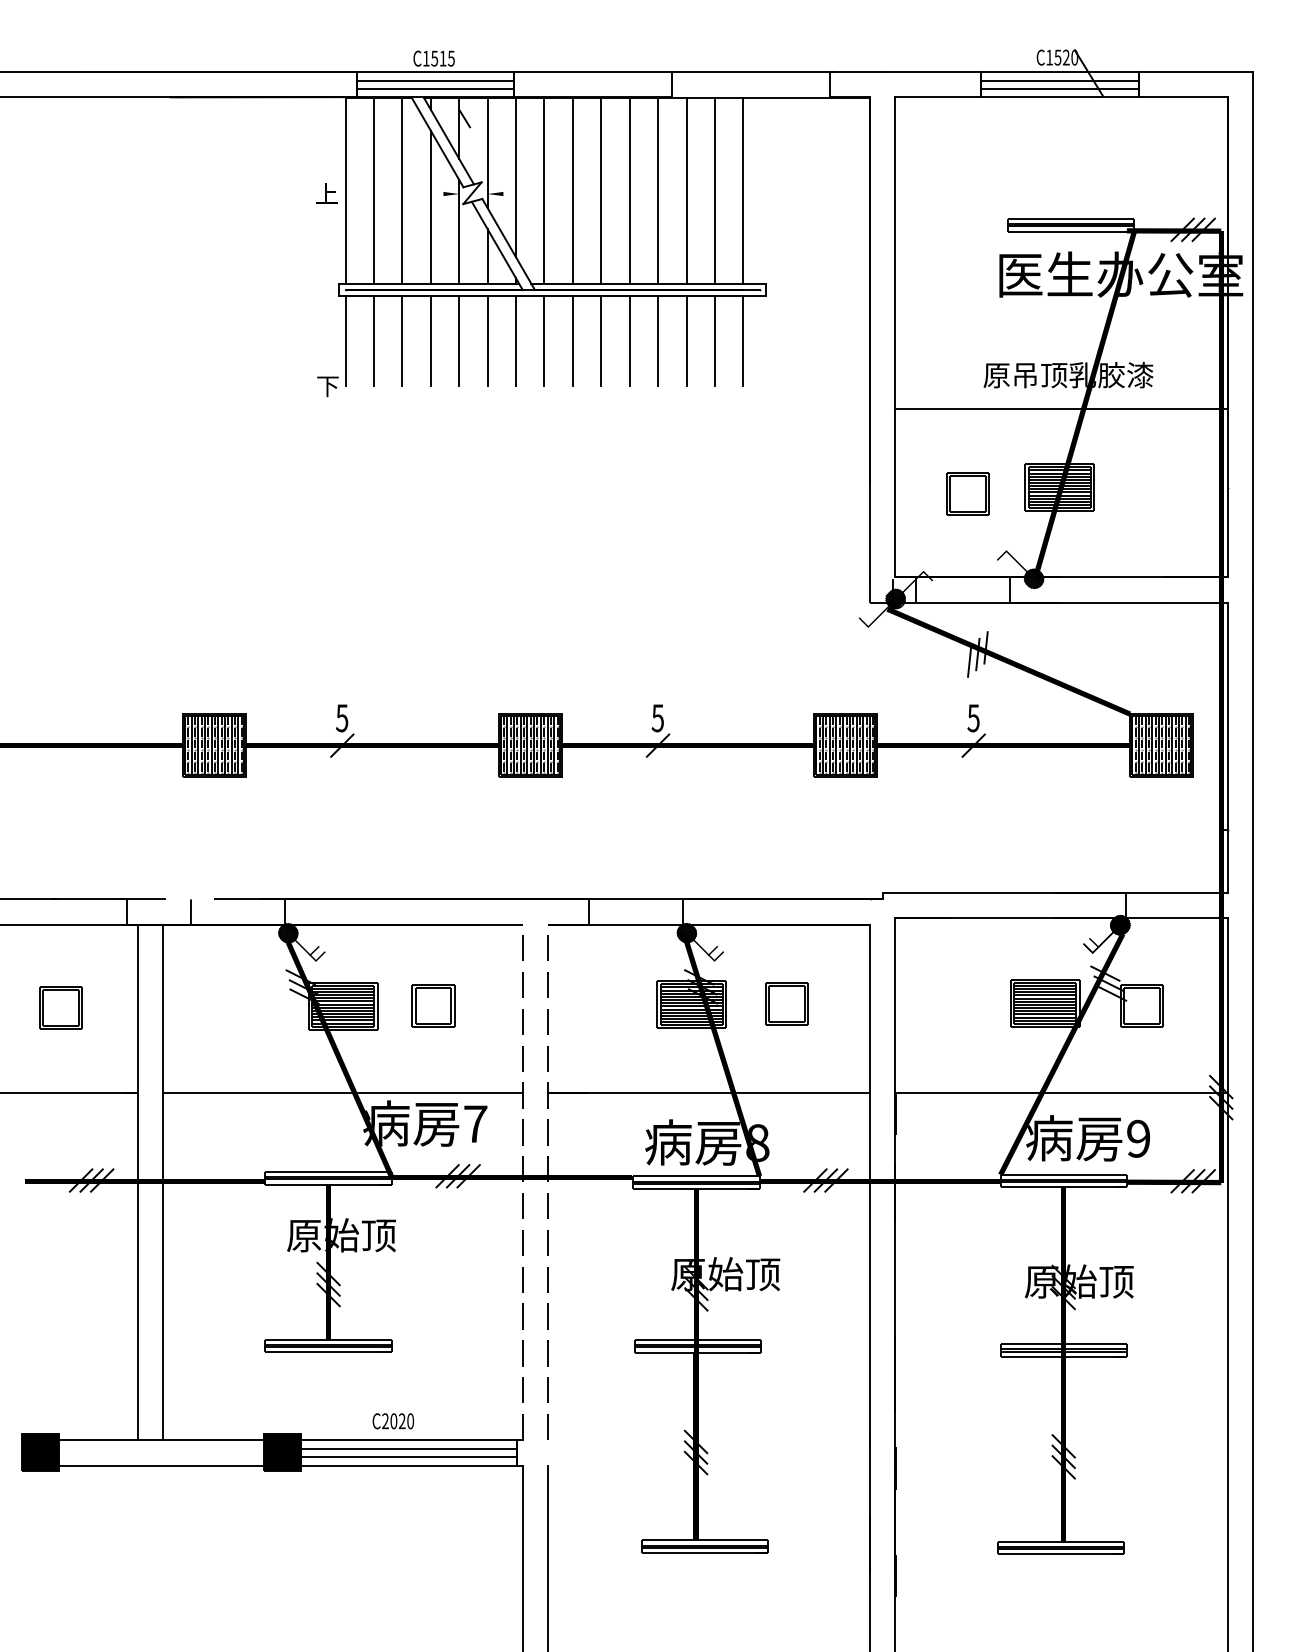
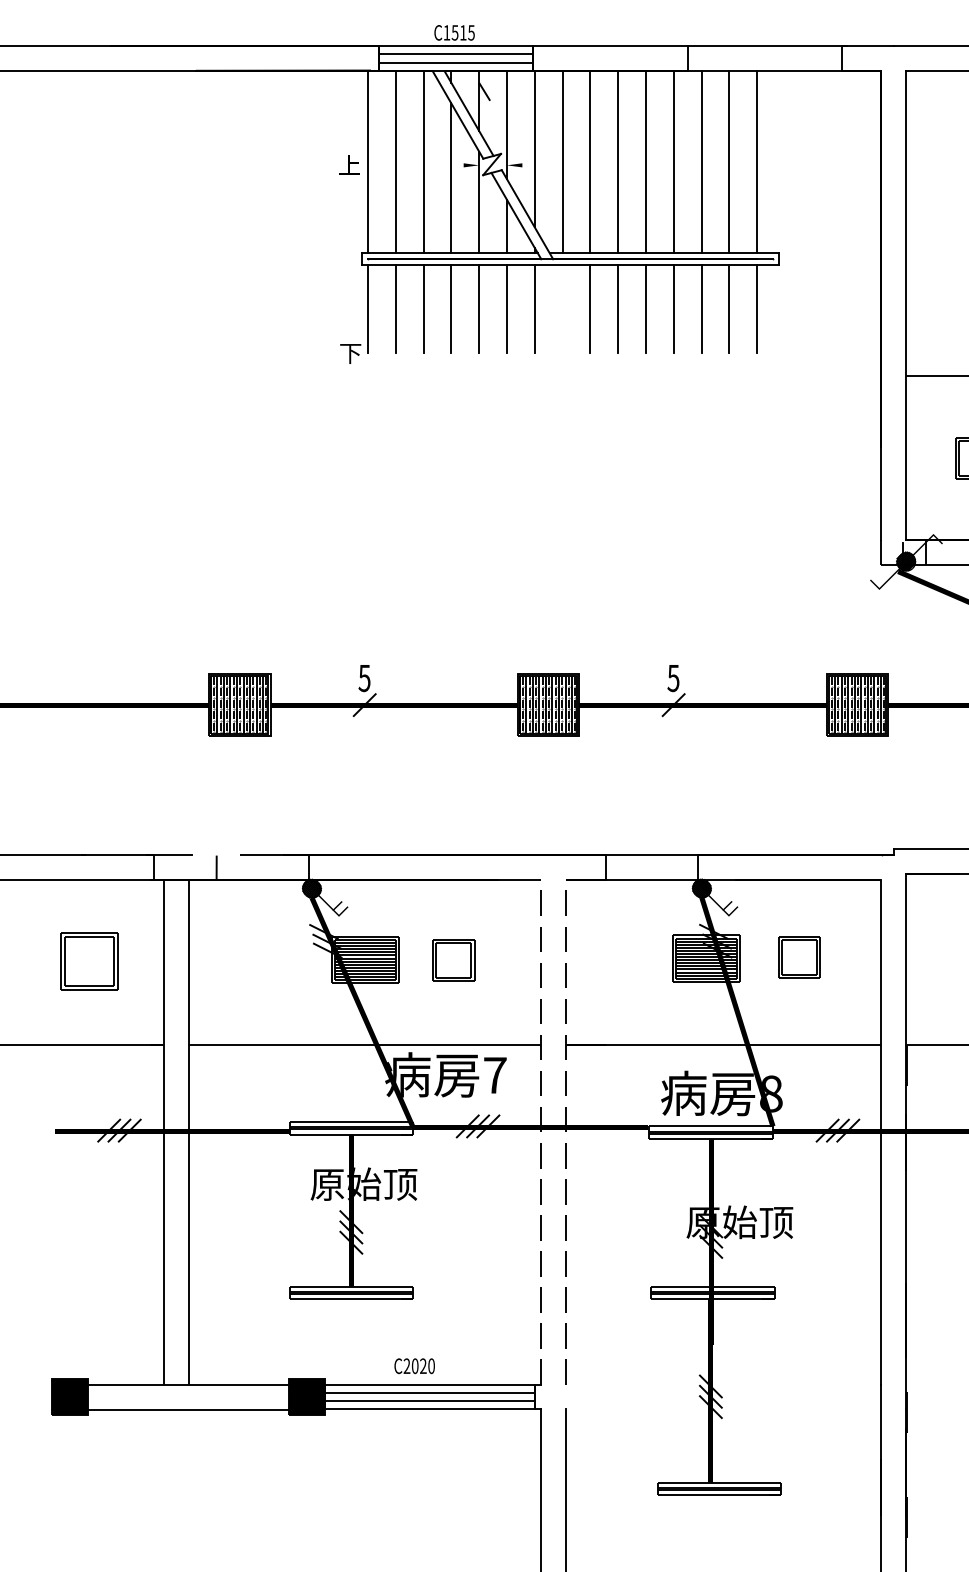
line: (544, 340) -> (562, 308), removed
part: (60, 1007) -> (88, 961), size x1.4

